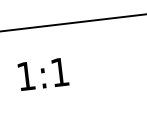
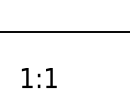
text: (42, 73) -> (38, 77), moved

